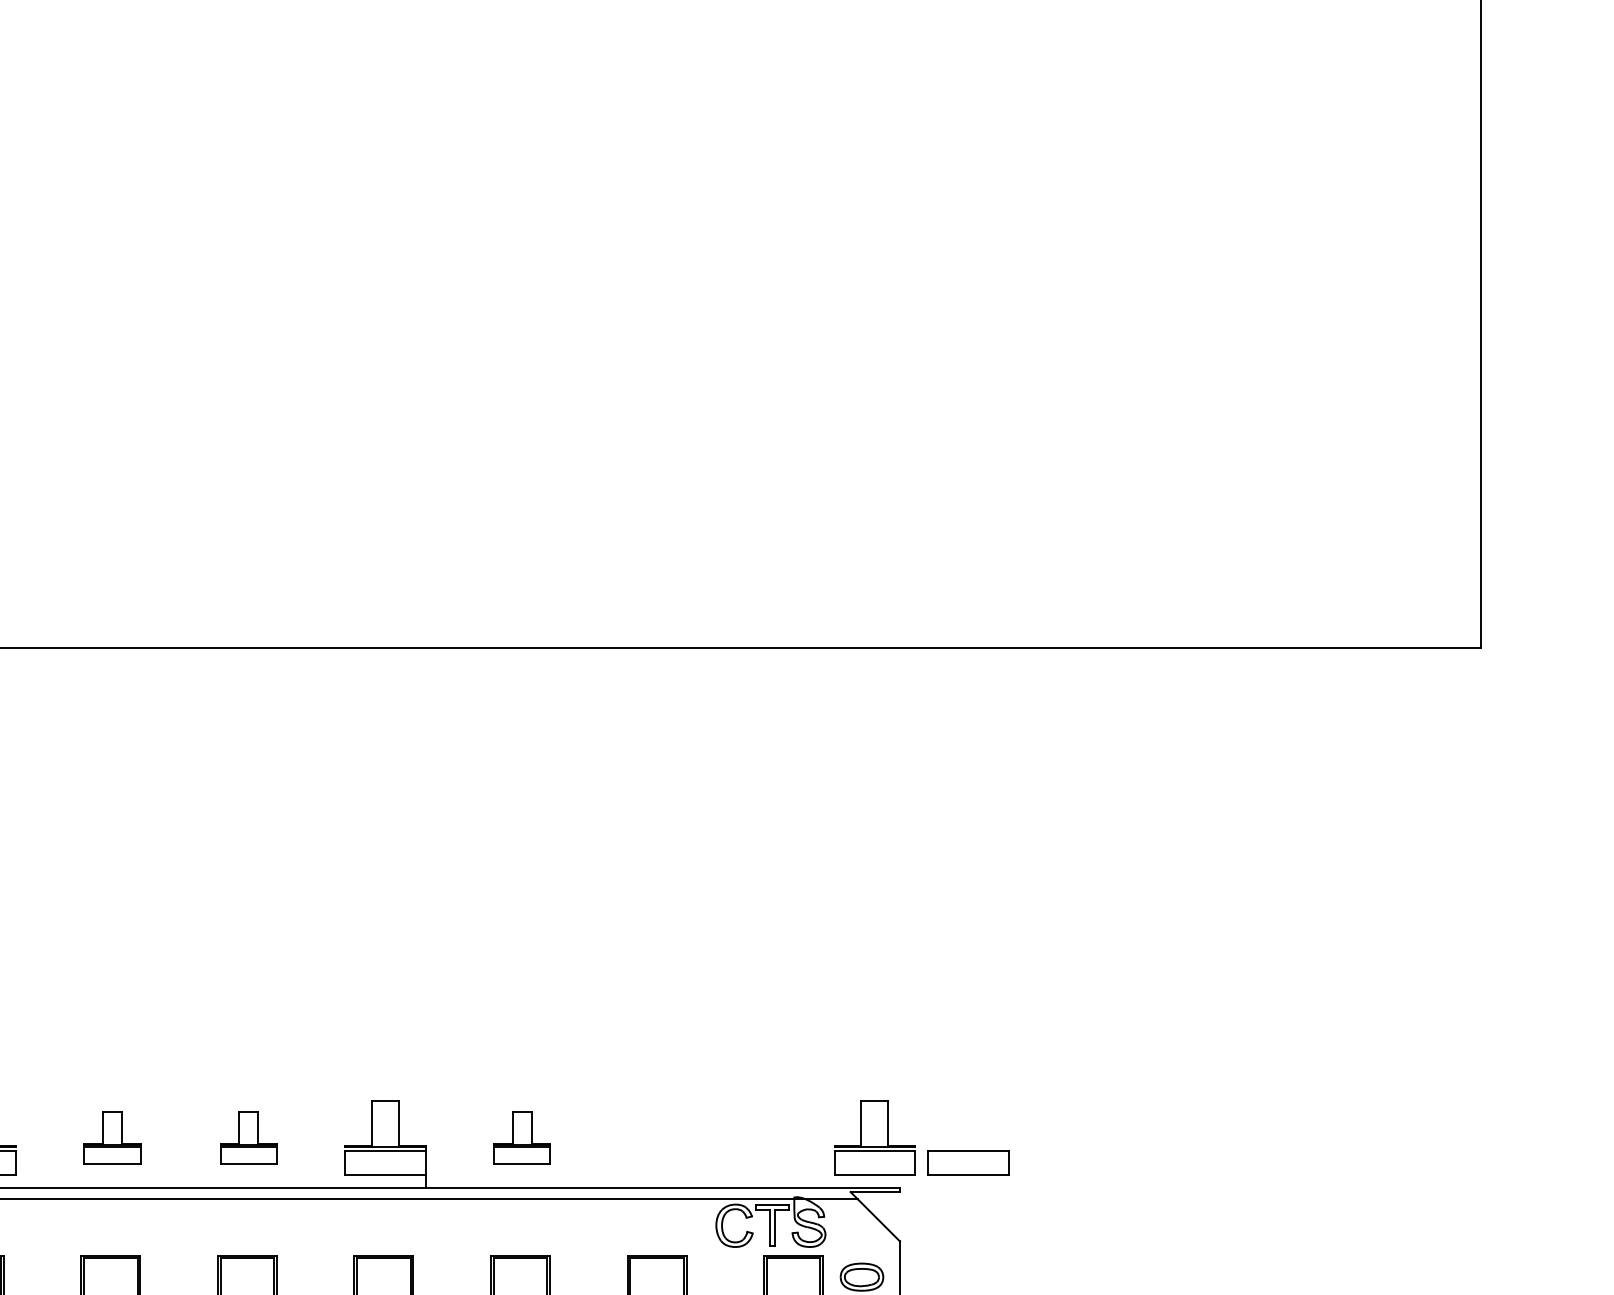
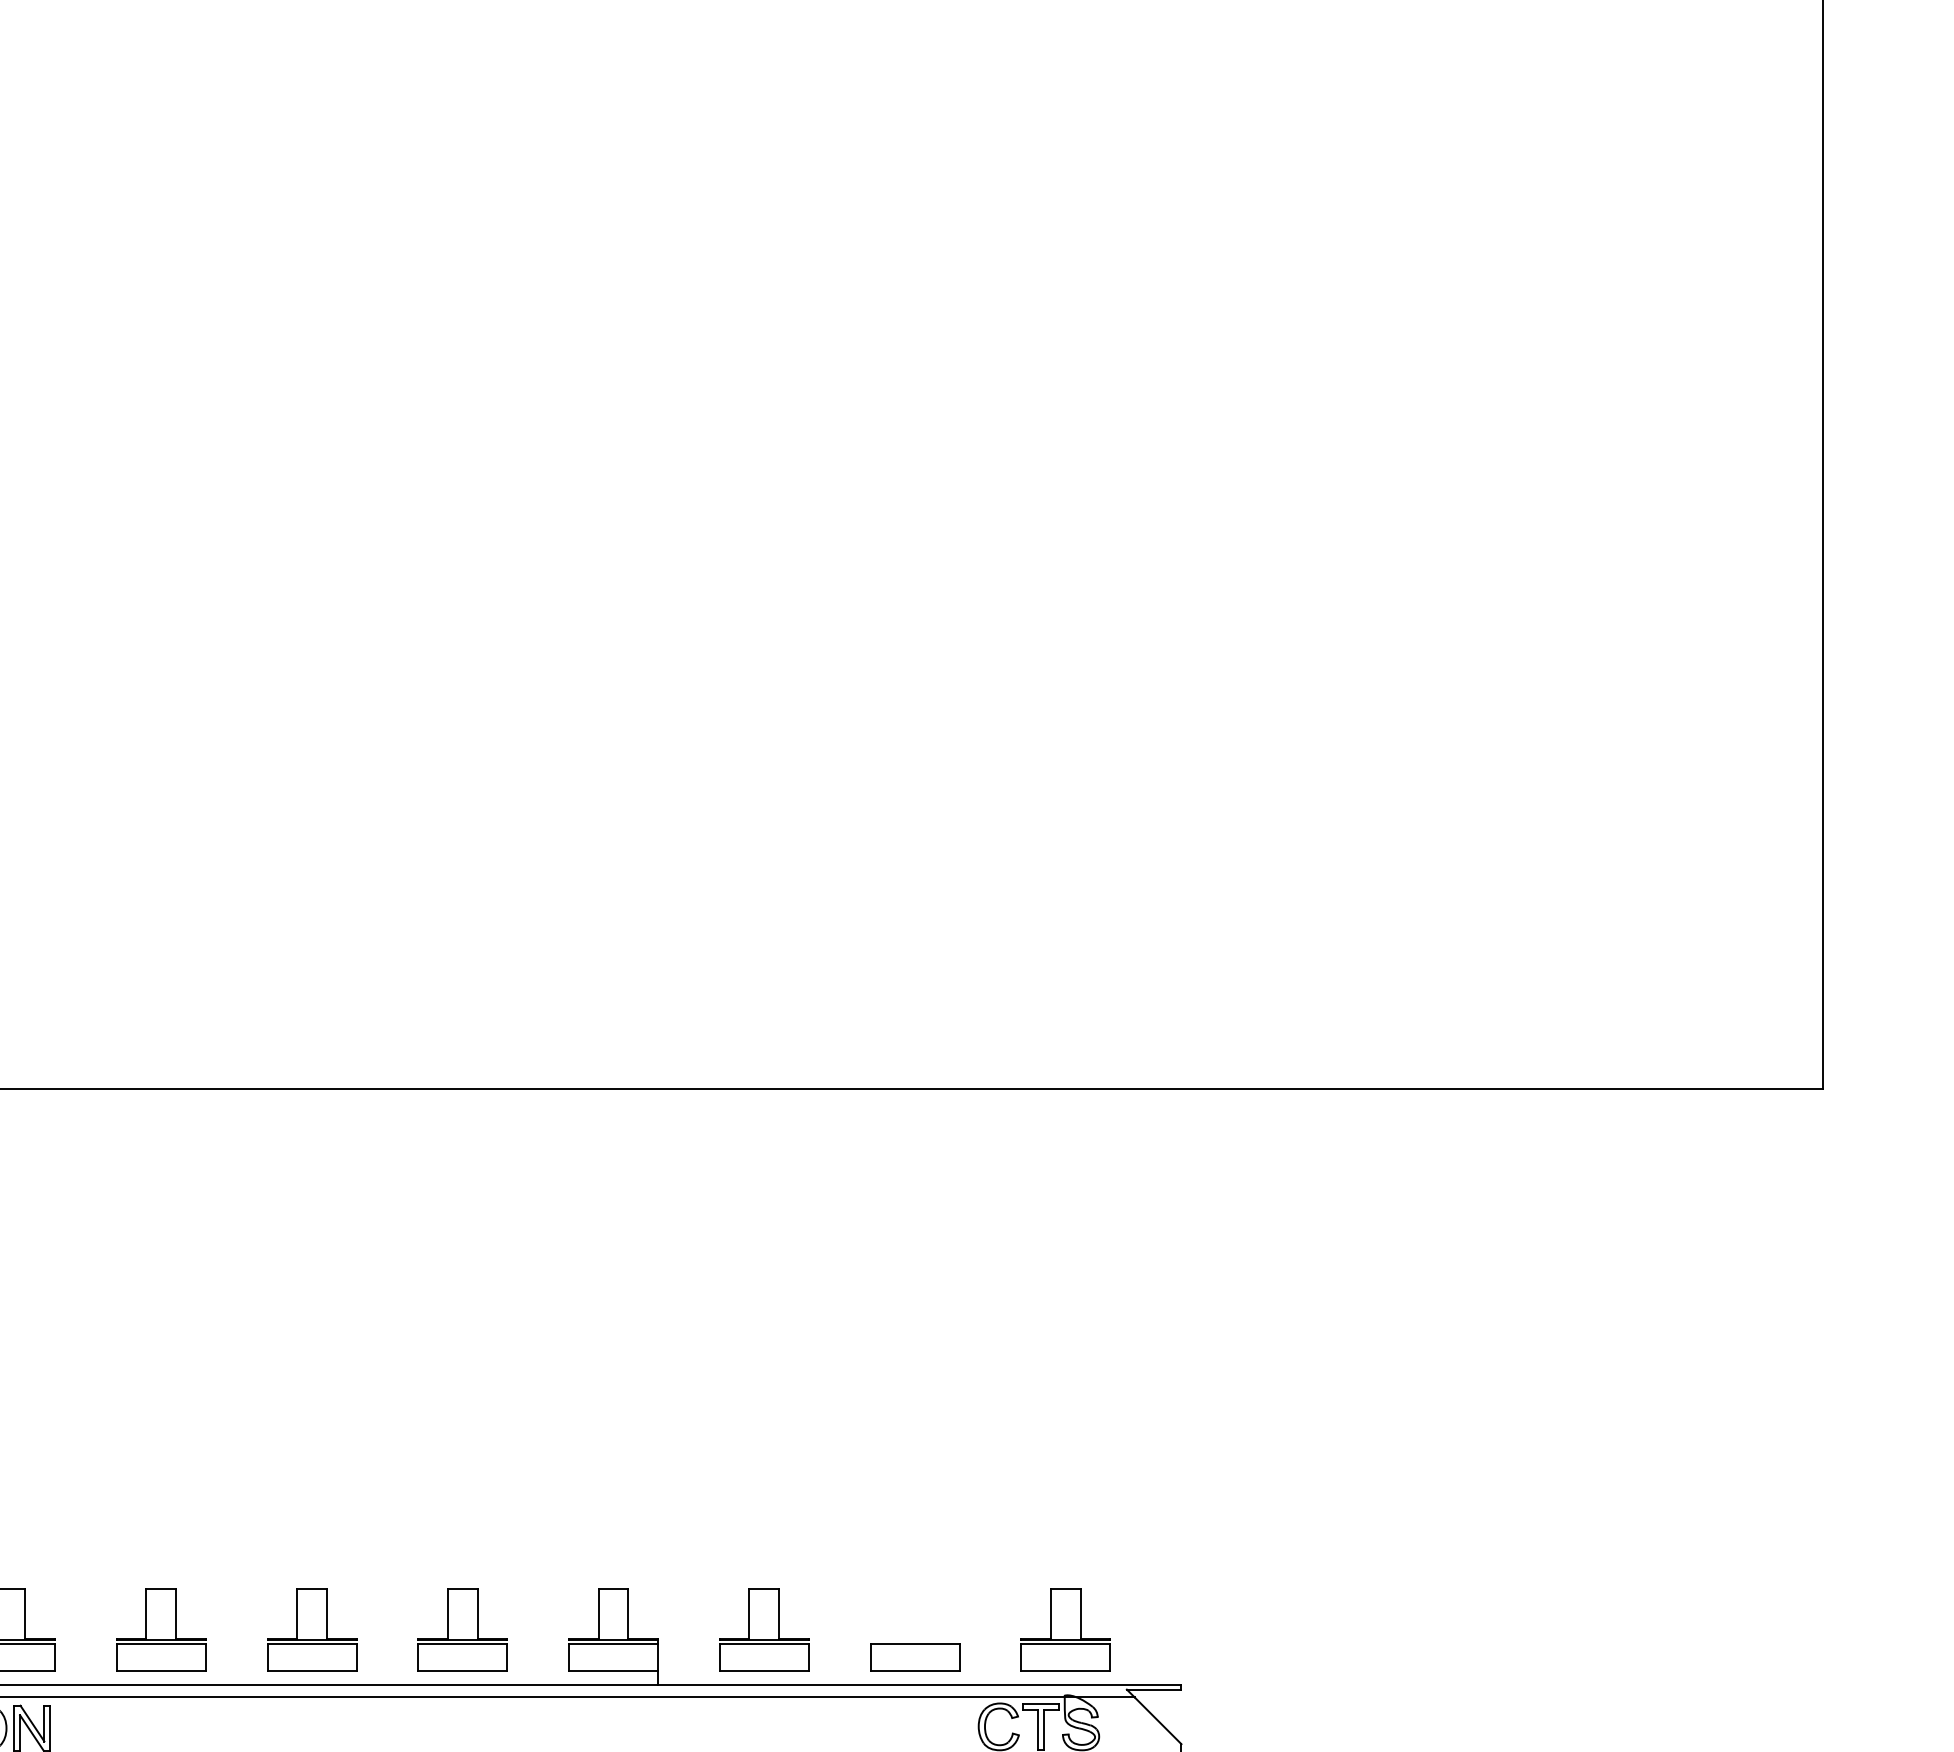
part: (112, 1137) -> (312, 1629), size x1.43
part: (248, 1137) -> (462, 1629), size x1.43
part: (522, 1137) -> (764, 1629), size x1.43
part: (874, 1137) -> (1065, 1629), moved
part: (968, 1162) -> (915, 1657), moved

